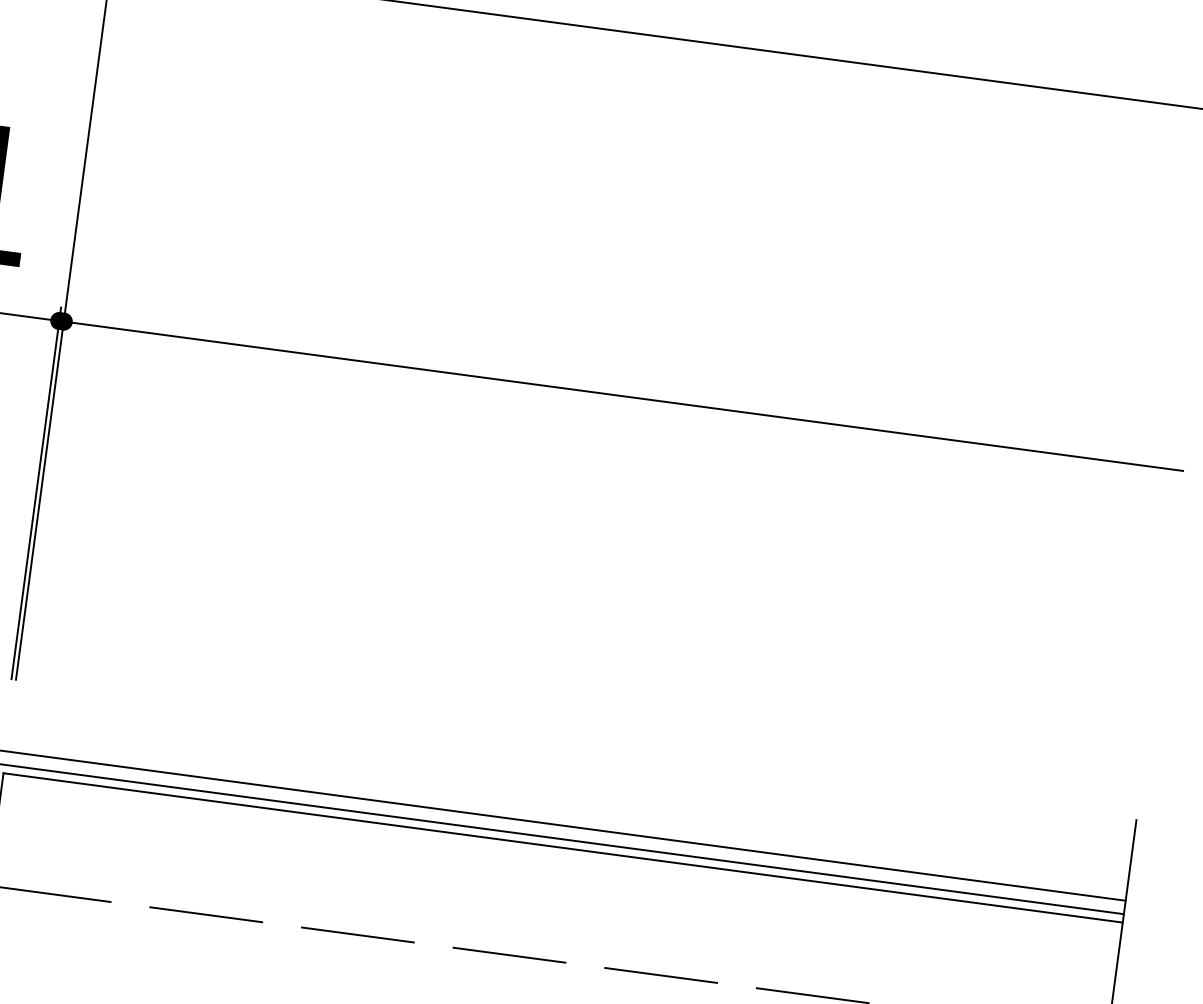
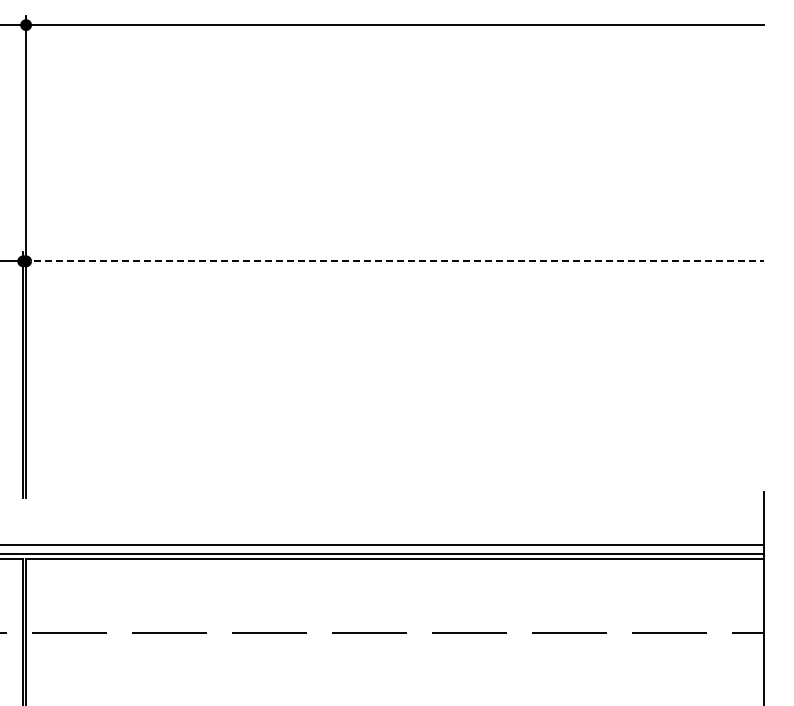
line: (620, 396) -> (393, 261), solid -> dashed

